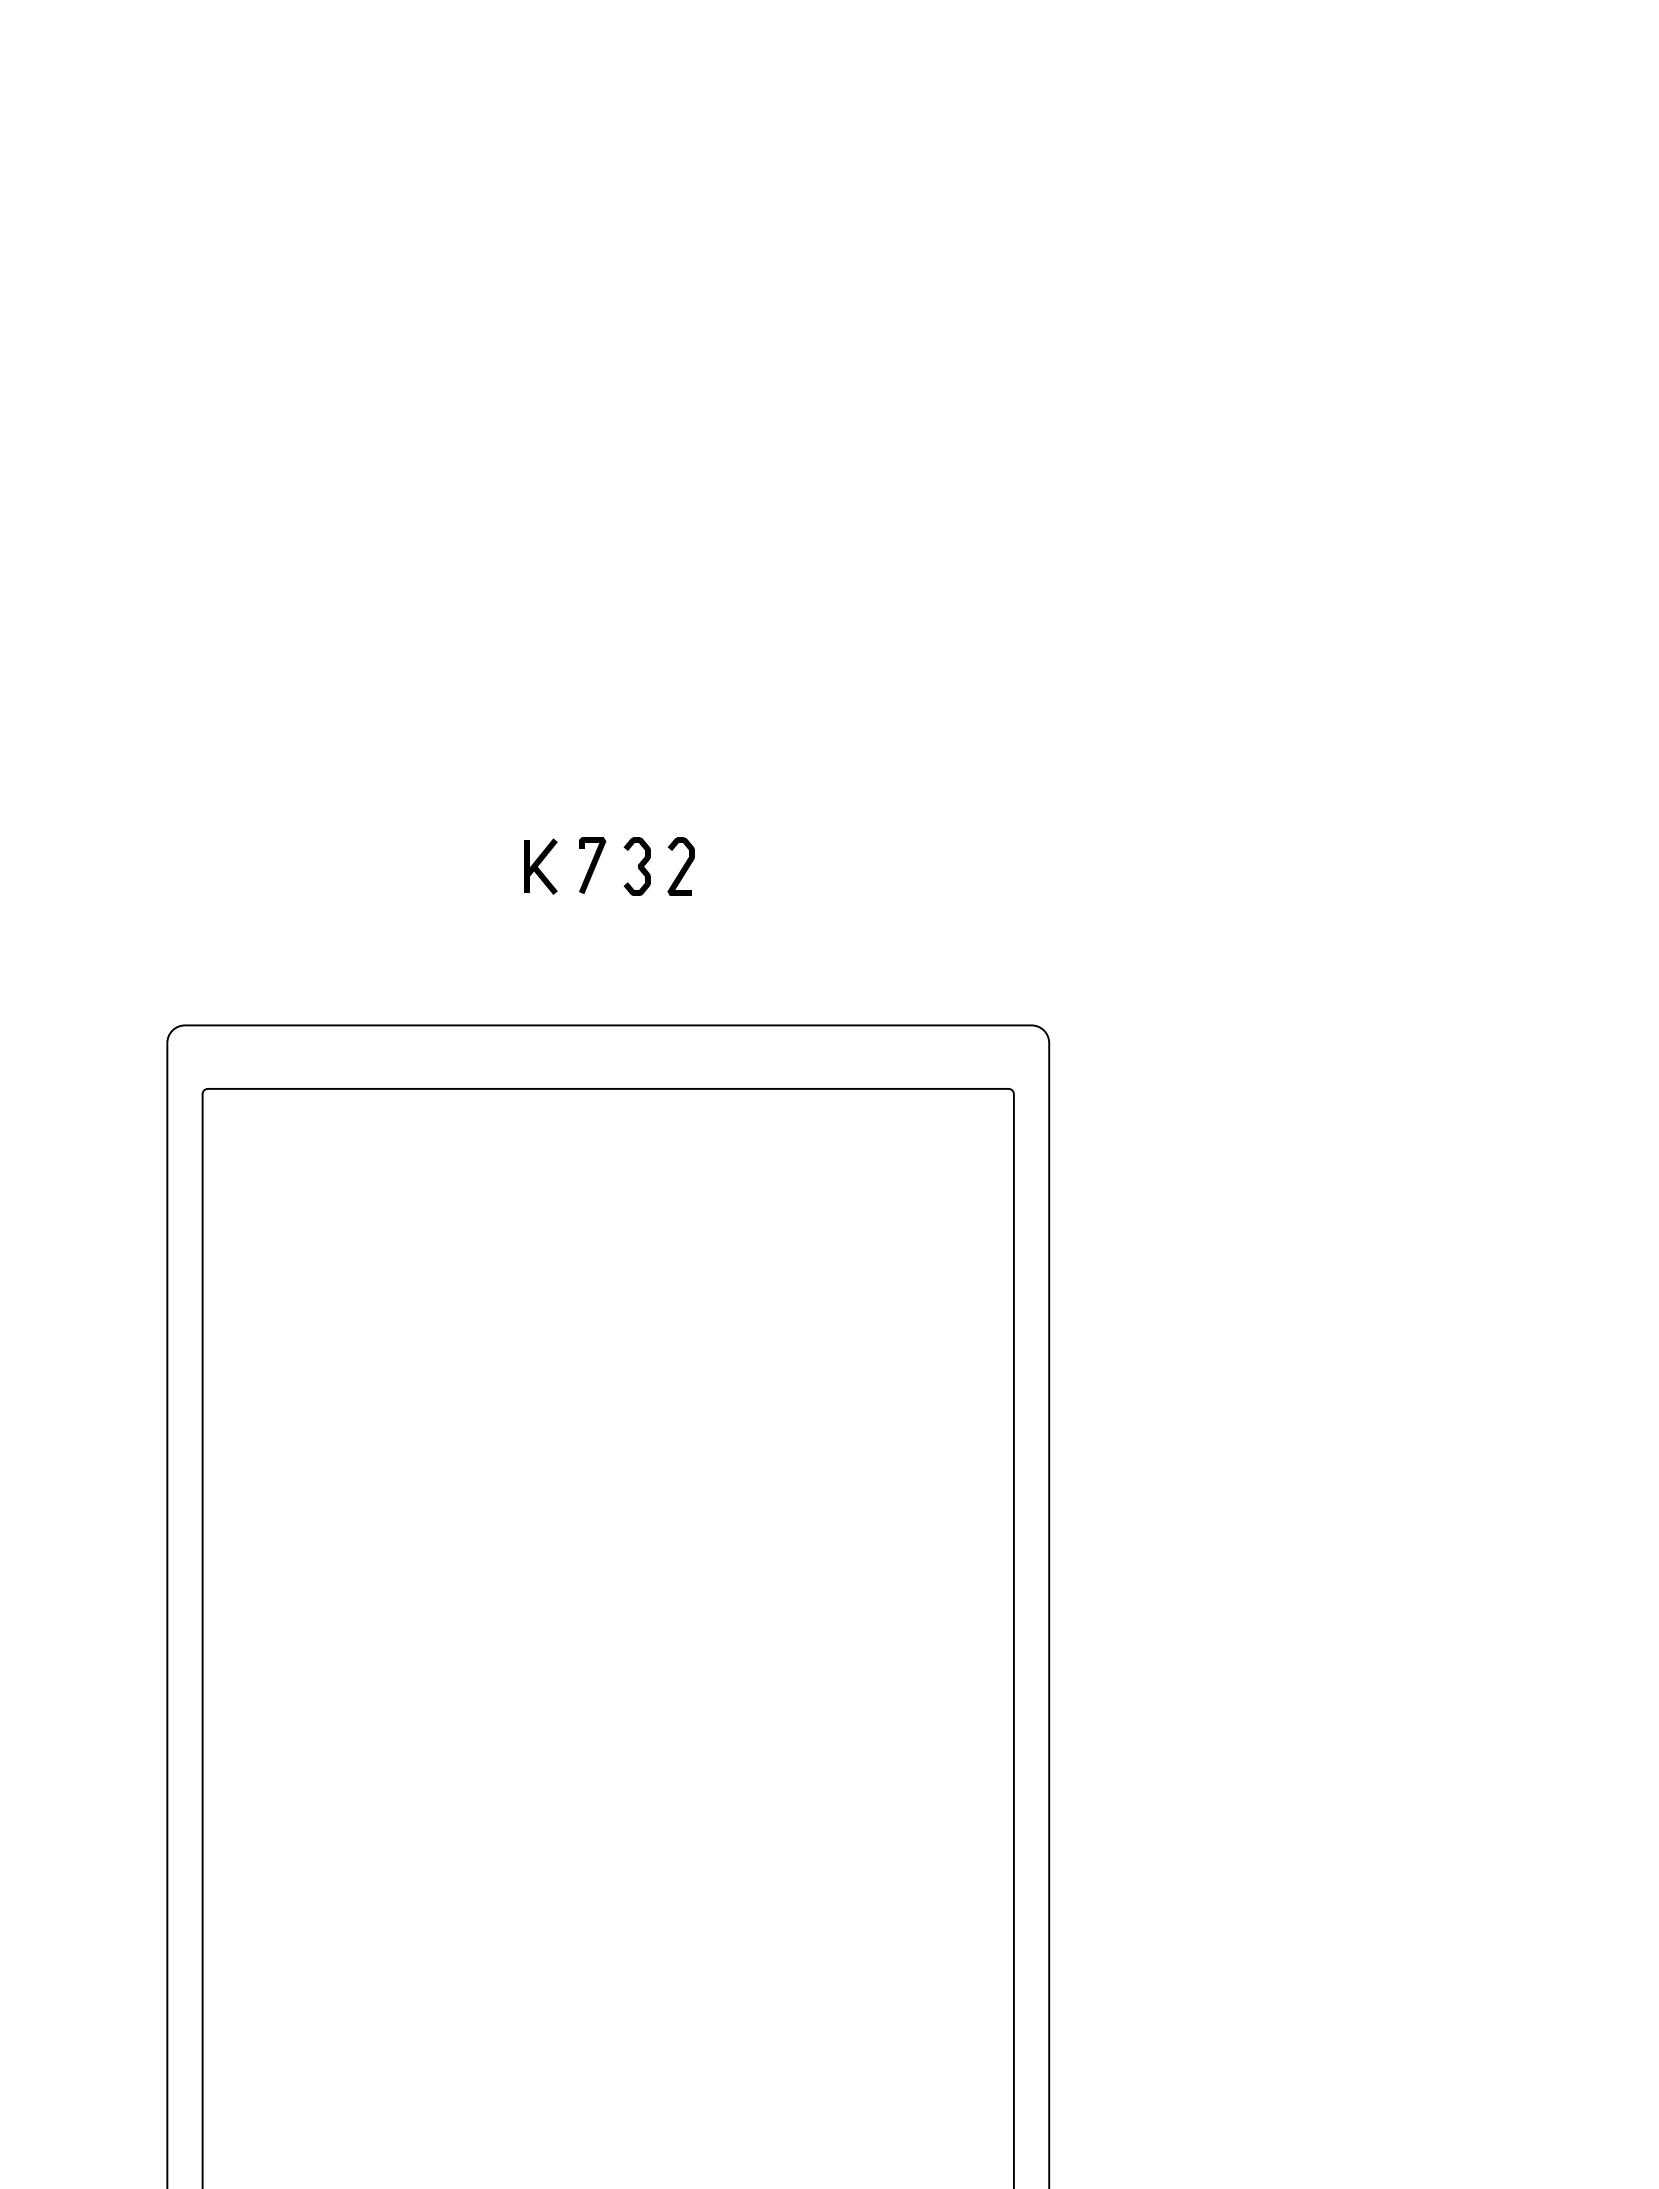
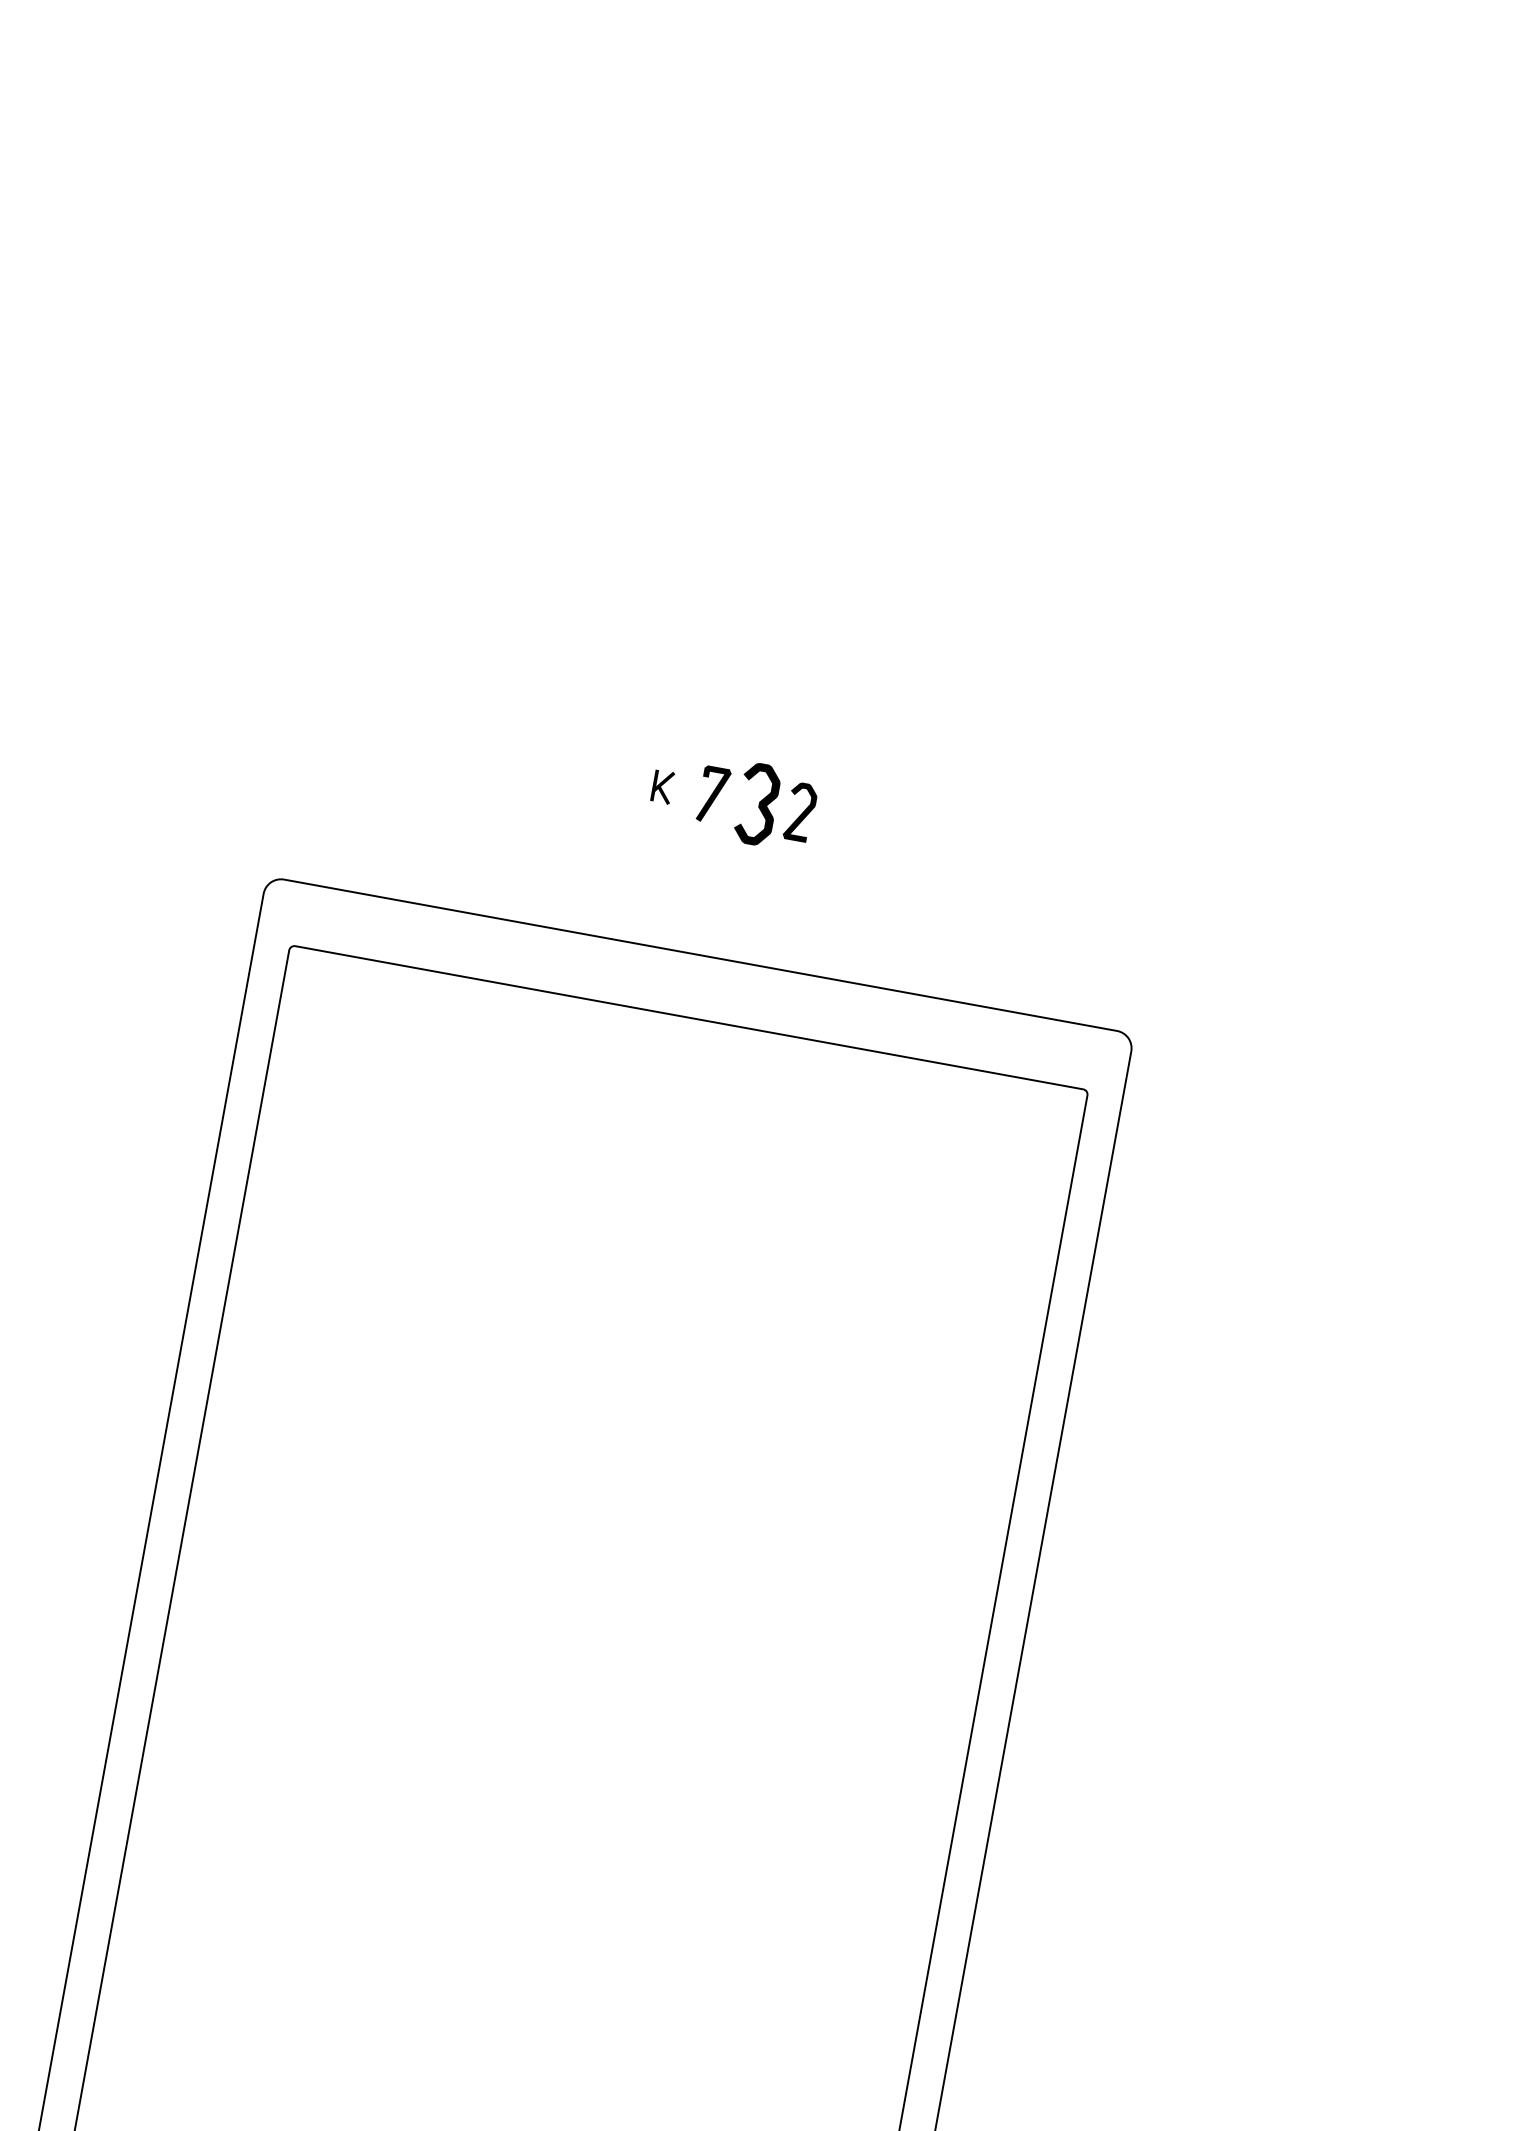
part: (540, 866) -> (662, 786), size x0.6
part: (636, 866) -> (756, 803), size x1.4

